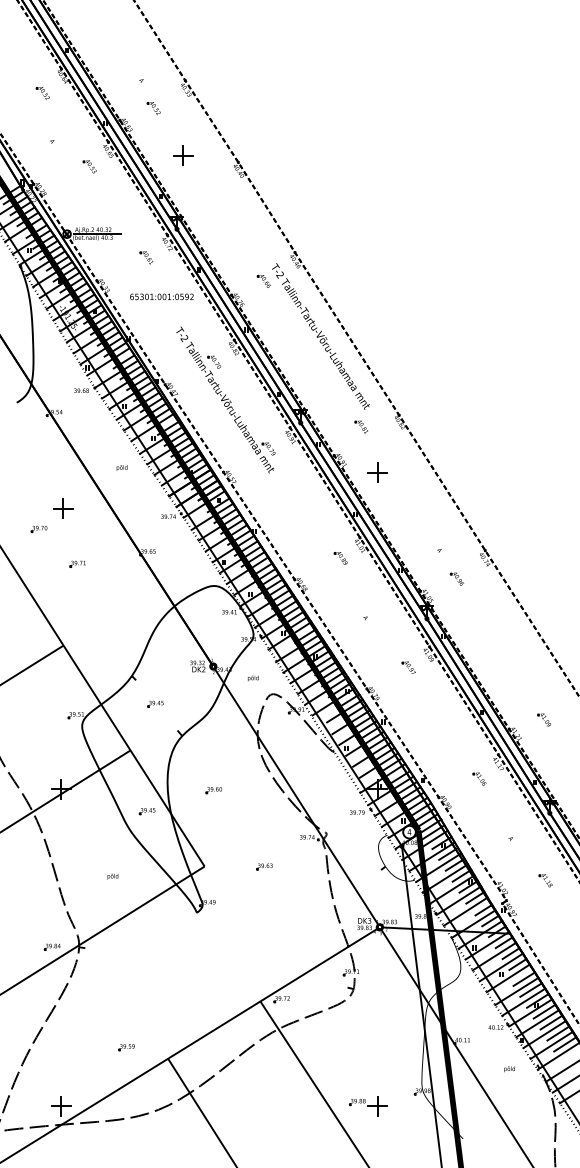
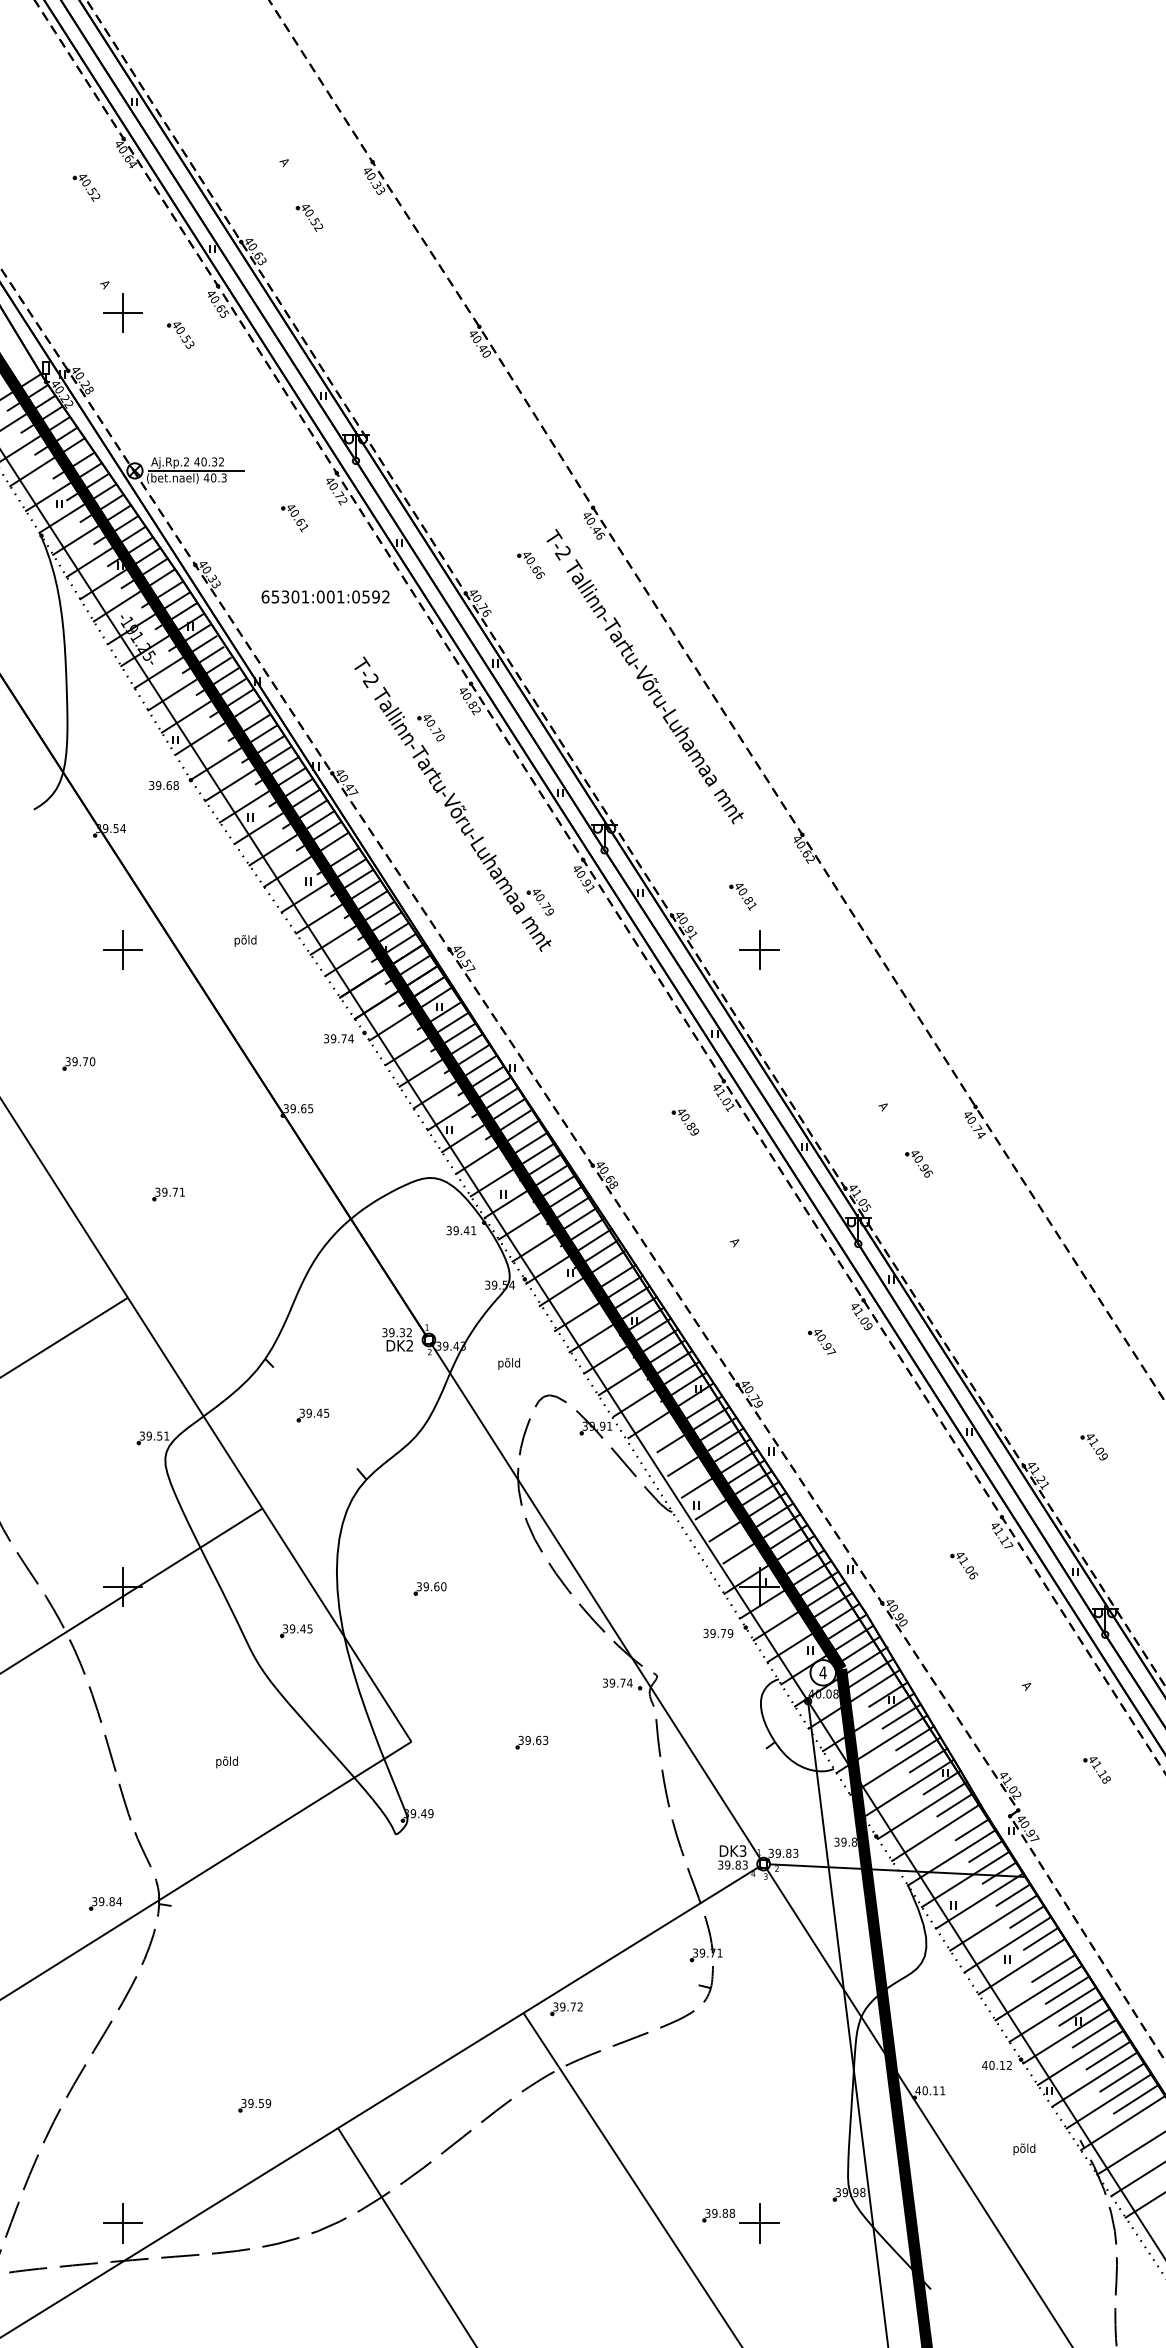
part: (183, 155) -> (123, 312), moved
part: (360, 426) -> (740, 895), moved
part: (63, 508) -> (123, 949), moved
part: (77, 563) -> (167, 1193), moved

